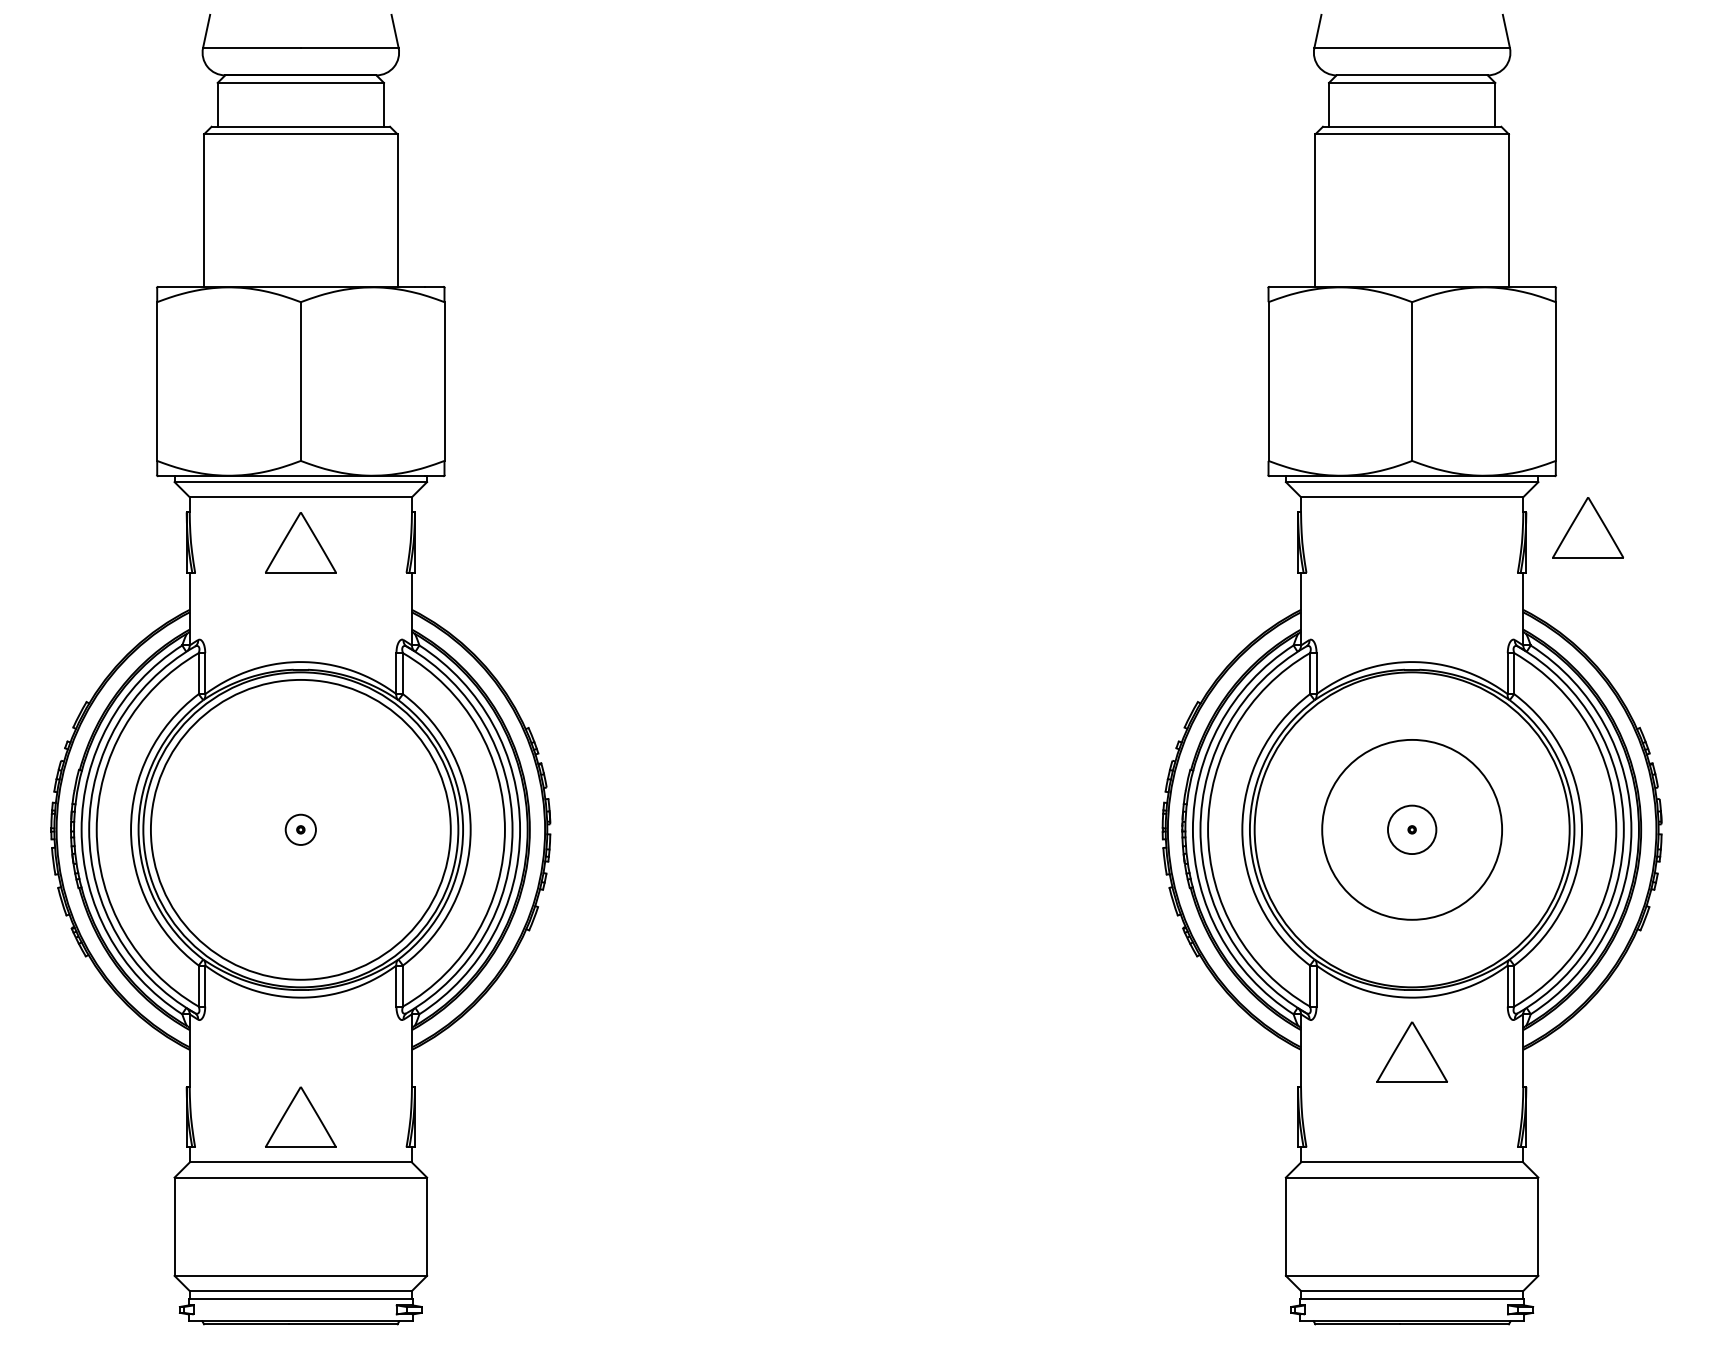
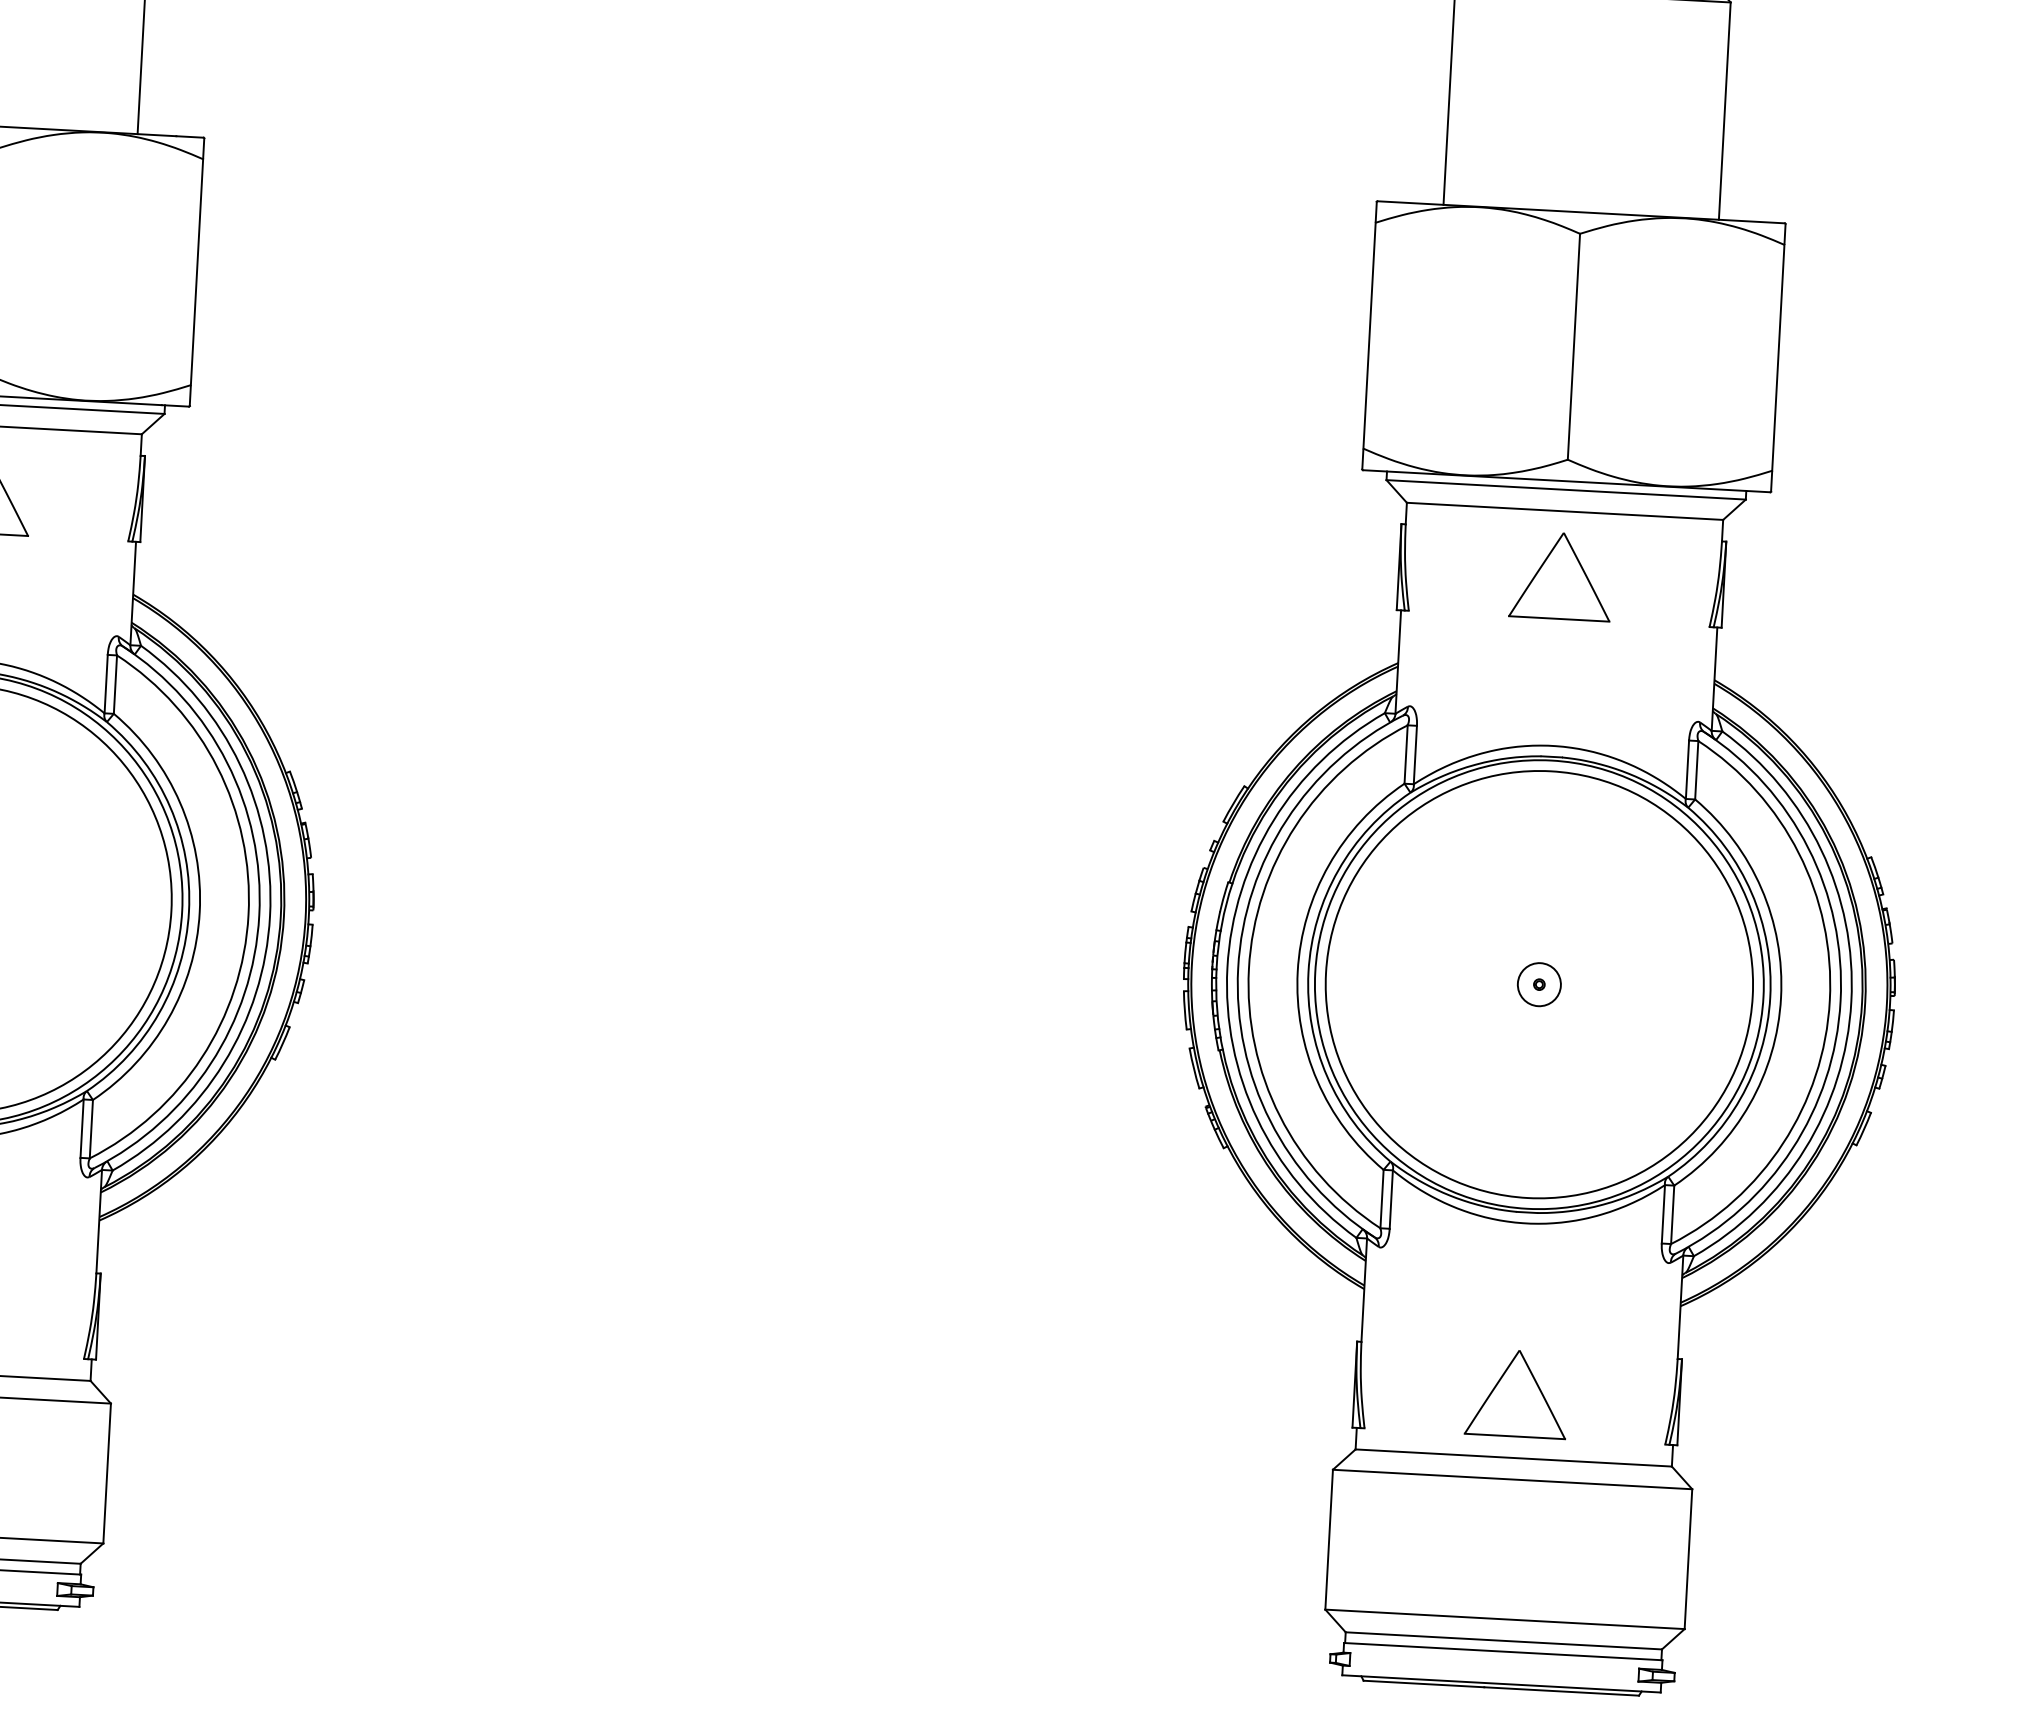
part: (1587, 527) -> (1560, 575), moved
circle: (1412, 829) -> (1539, 984), size x0.62
circle: (1412, 829) -> (1539, 984), size x1.67
part: (1411, 1051) -> (1516, 1392), moved

